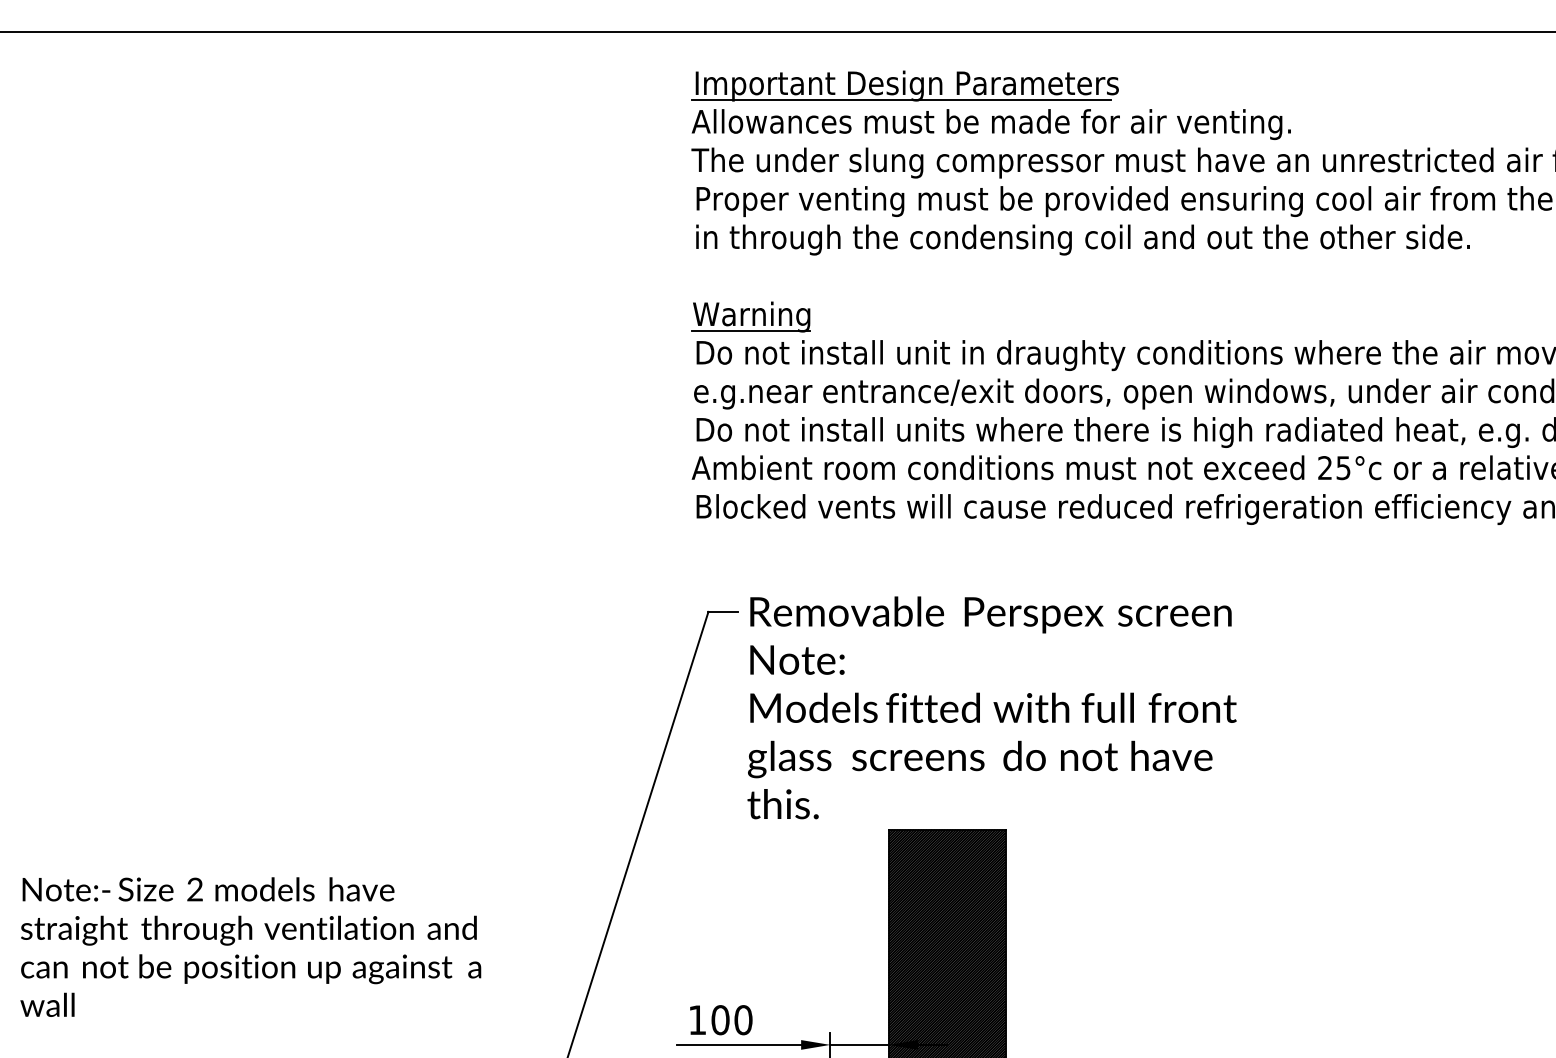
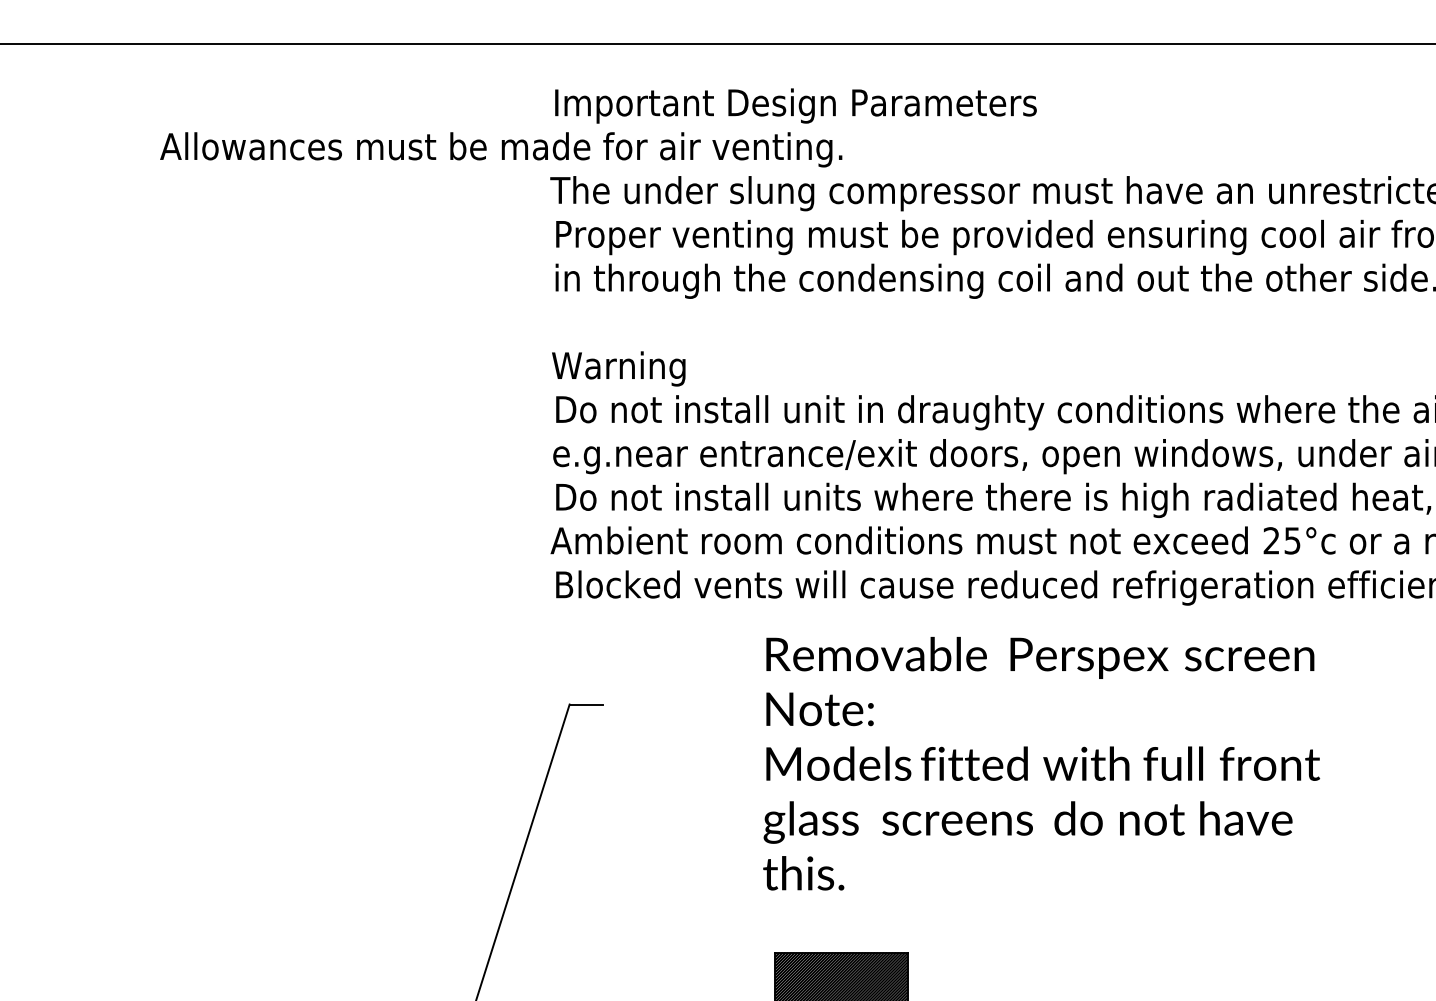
line: (900, 100) -> (788, 122), removed
text: (990, 124) -> (500, 149), moved
line: (750, 331) -> (617, 385), removed
text: (991, 707) -> (1040, 763), moved

